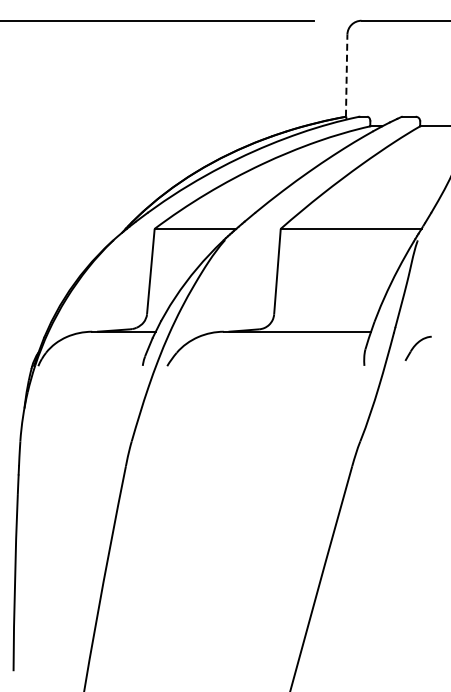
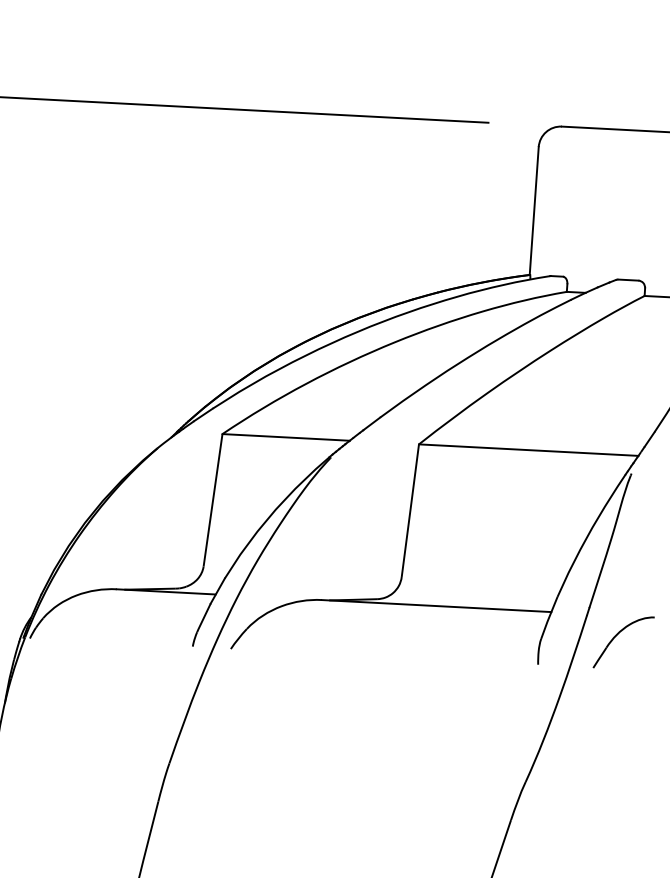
line: (346, 75) -> (533, 210), dashed -> solid
part: (418, 348) -> (623, 642), size x1.43

